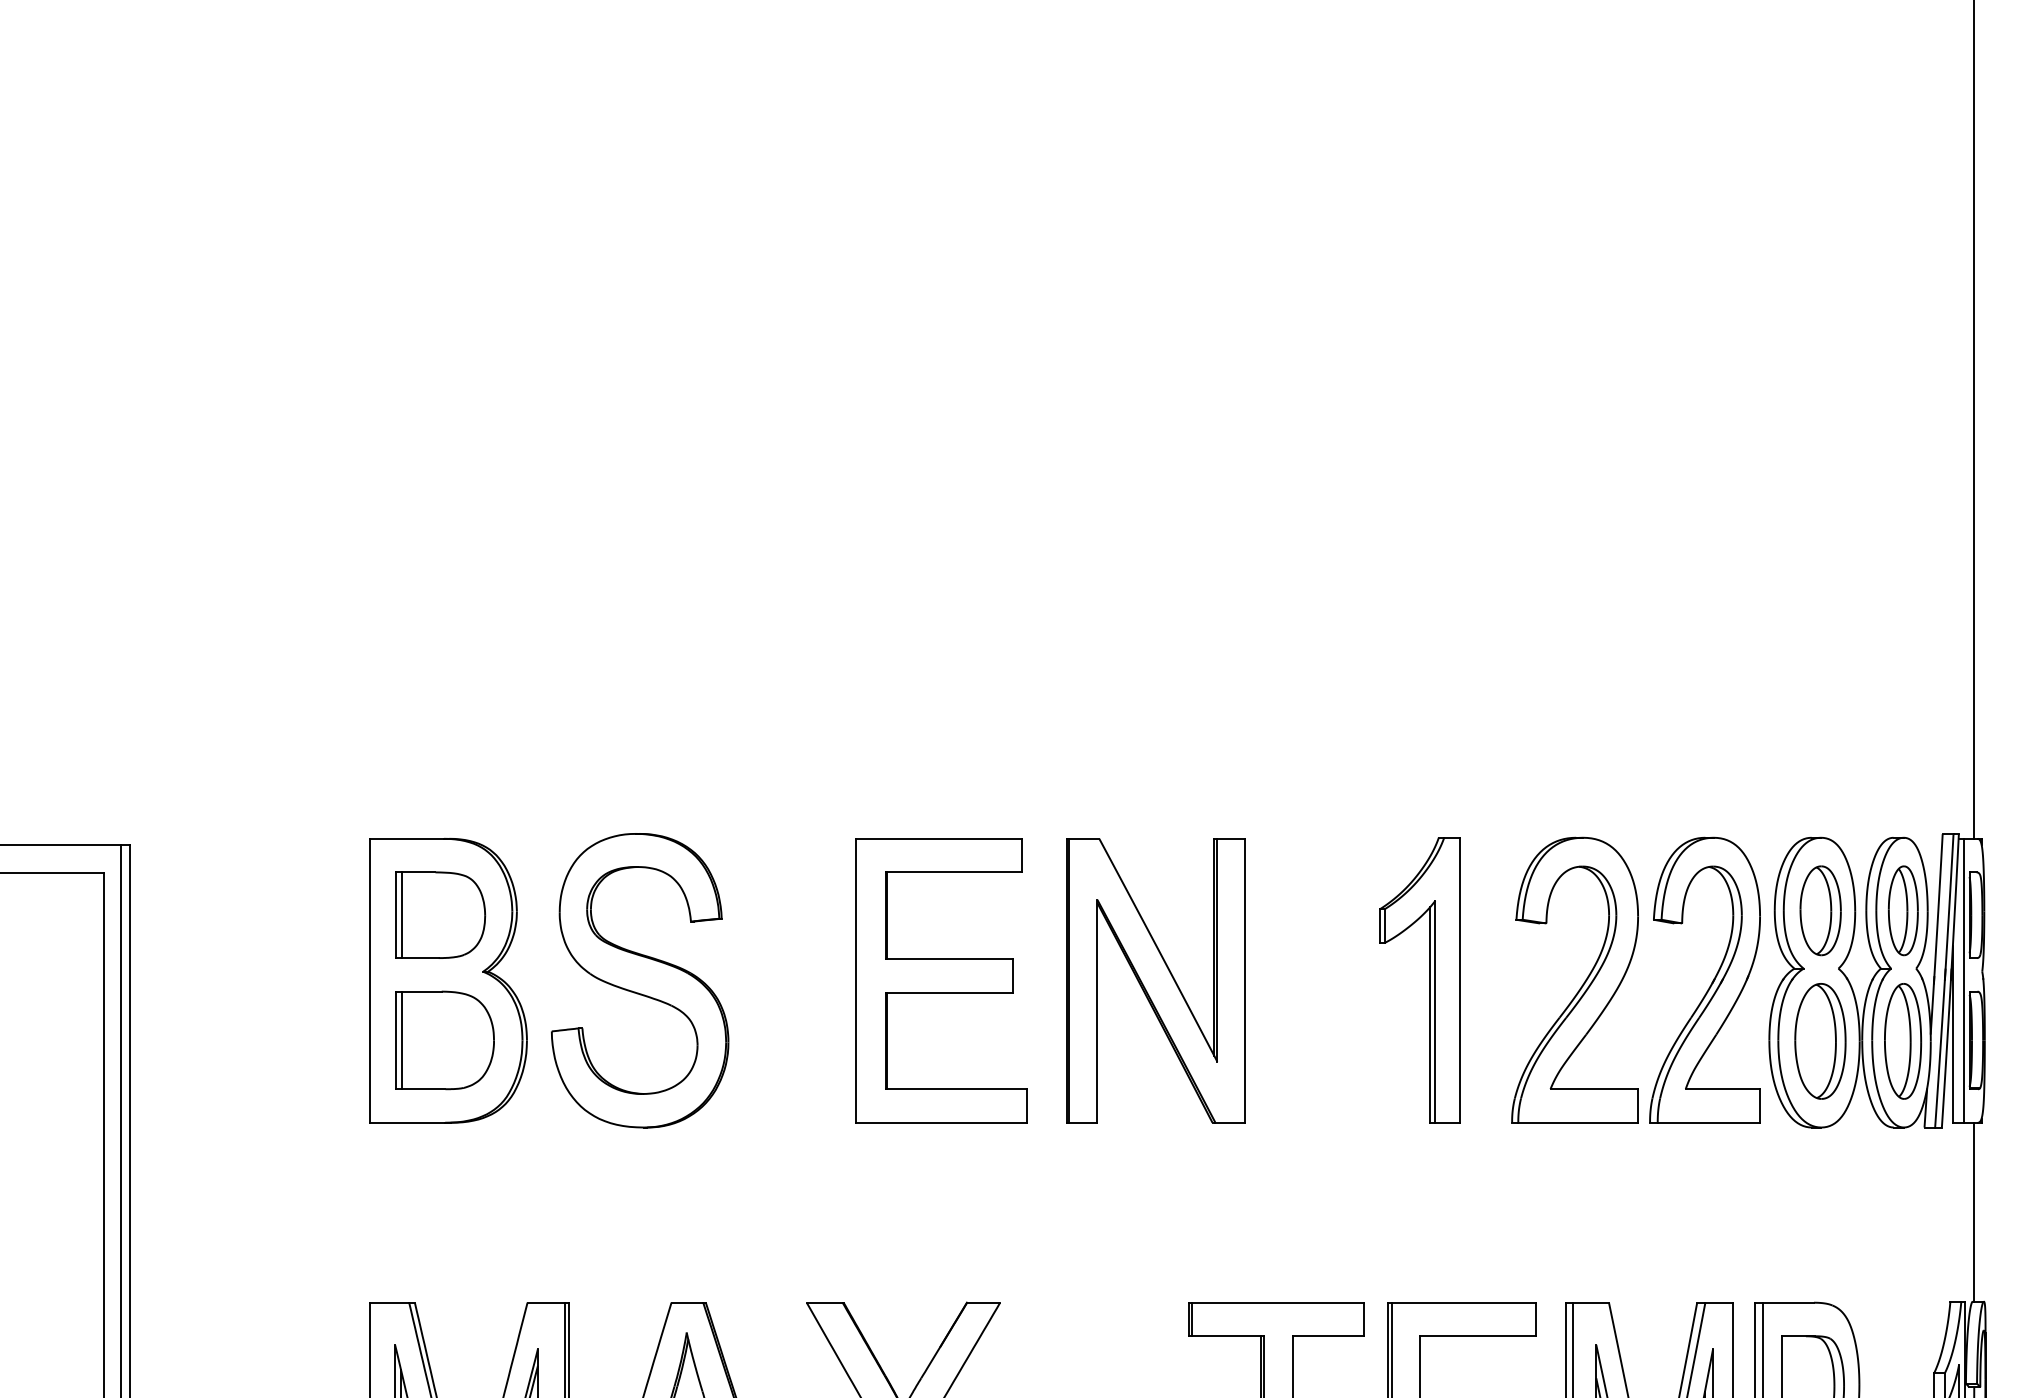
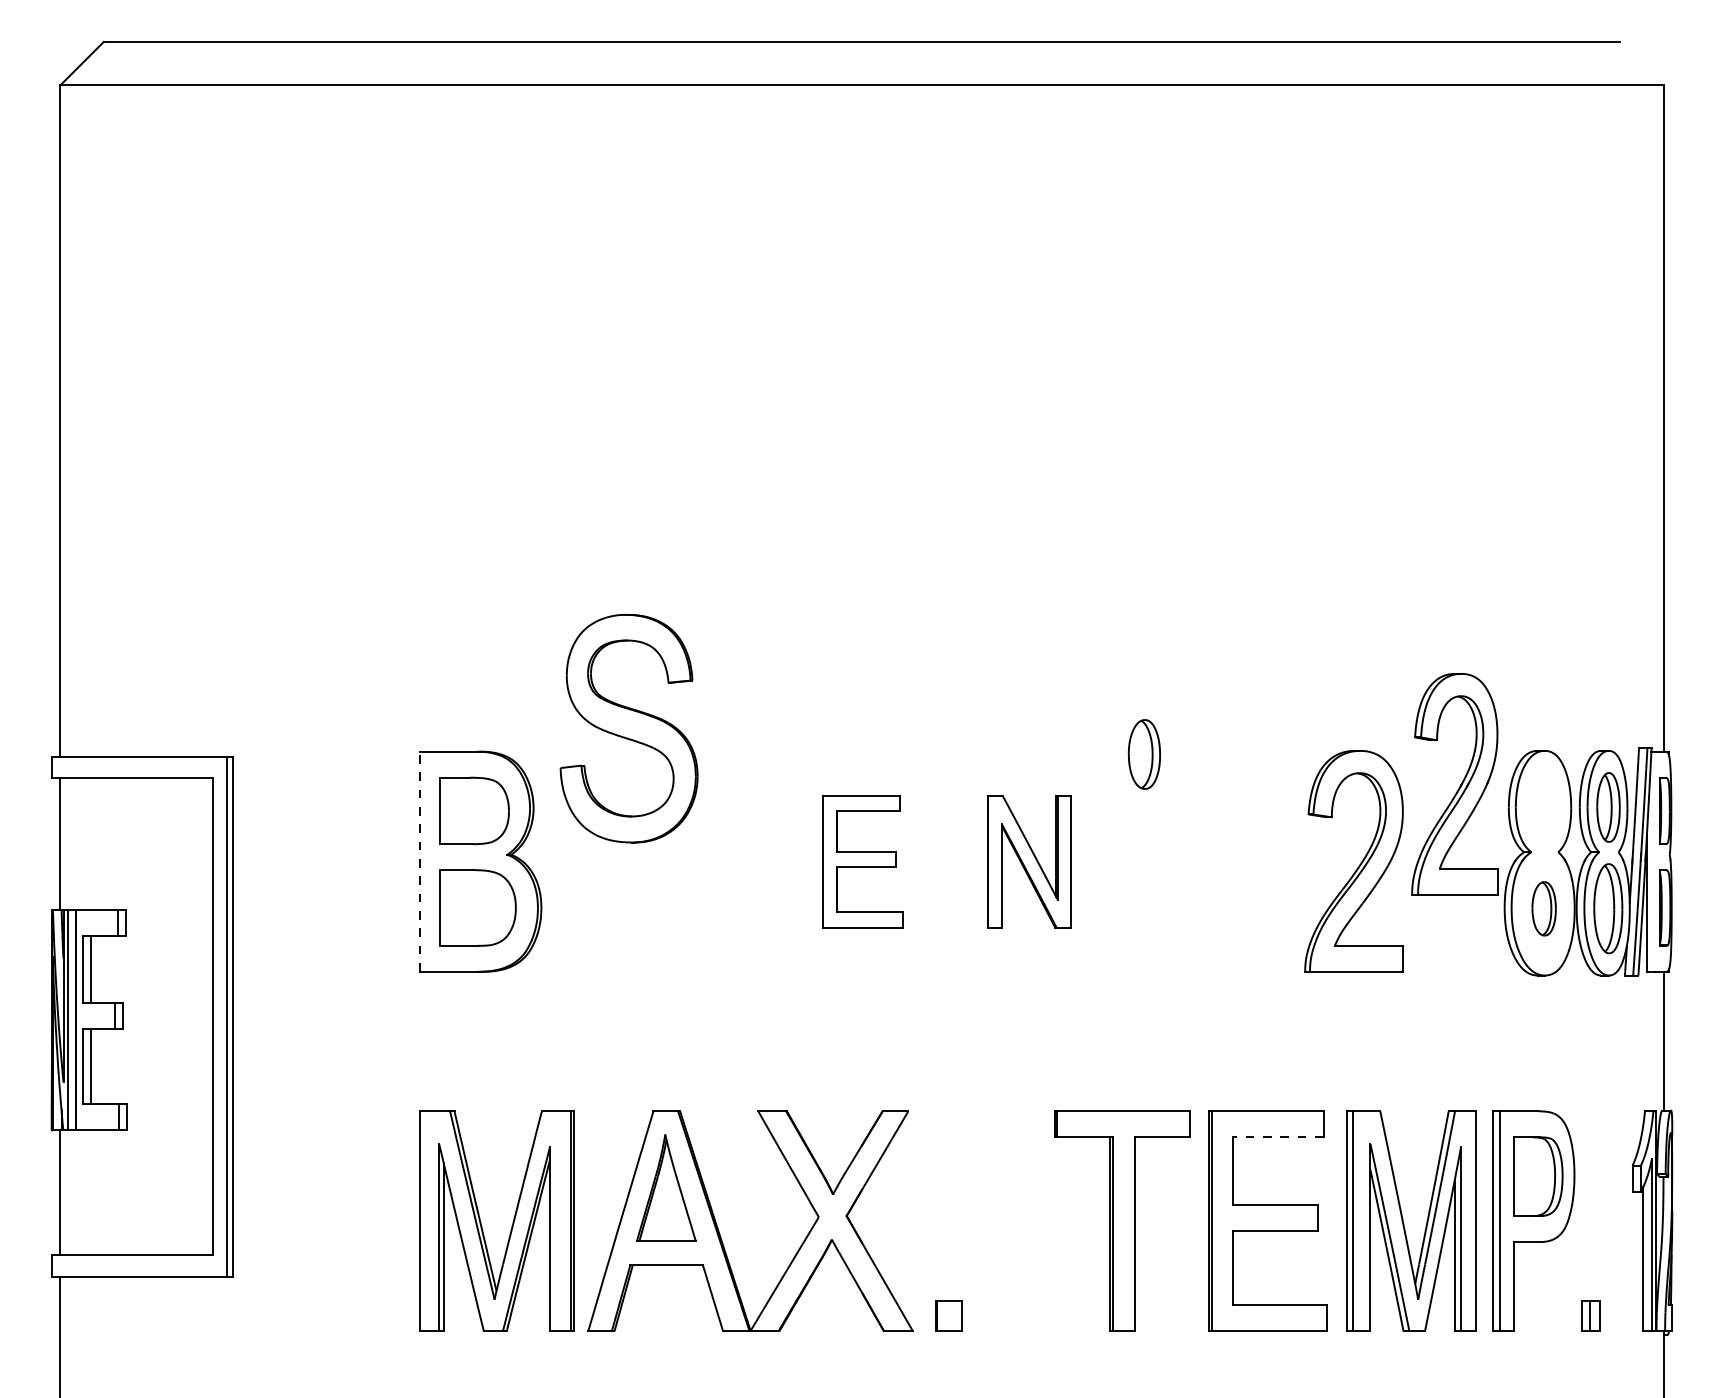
part: (1819, 910) -> (1143, 754), moved
line: (401, 914) -> (444, 810), removed
line: (369, 980) -> (419, 861), solid -> dashed
part: (639, 980) -> (628, 728), moved
part: (941, 980) -> (862, 861), size x0.6
part: (1155, 980) -> (1028, 861), size x0.6
part: (1429, 980) -> (1241, 861), removed
part: (1704, 980) -> (1454, 784), moved
line: (1963, 980) -> (1655, 861), removed
line: (401, 1039) -> (444, 907), removed
part: (1819, 1041) -> (1543, 908), size x0.6
line: (1476, 1336) -> (1277, 1137), solid -> dashed

